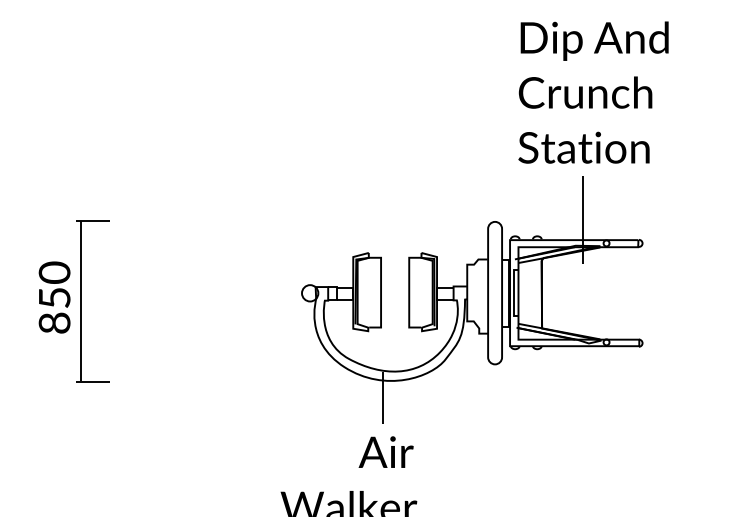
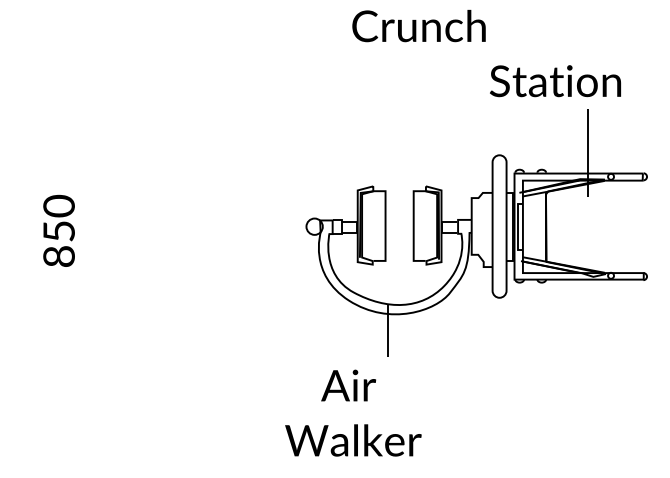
text: (585, 92) -> (418, 25), moved
text: (583, 147) -> (554, 80), moved
part: (81, 301) -> (85, 234), removed
text: (385, 451) -> (347, 384), moved

